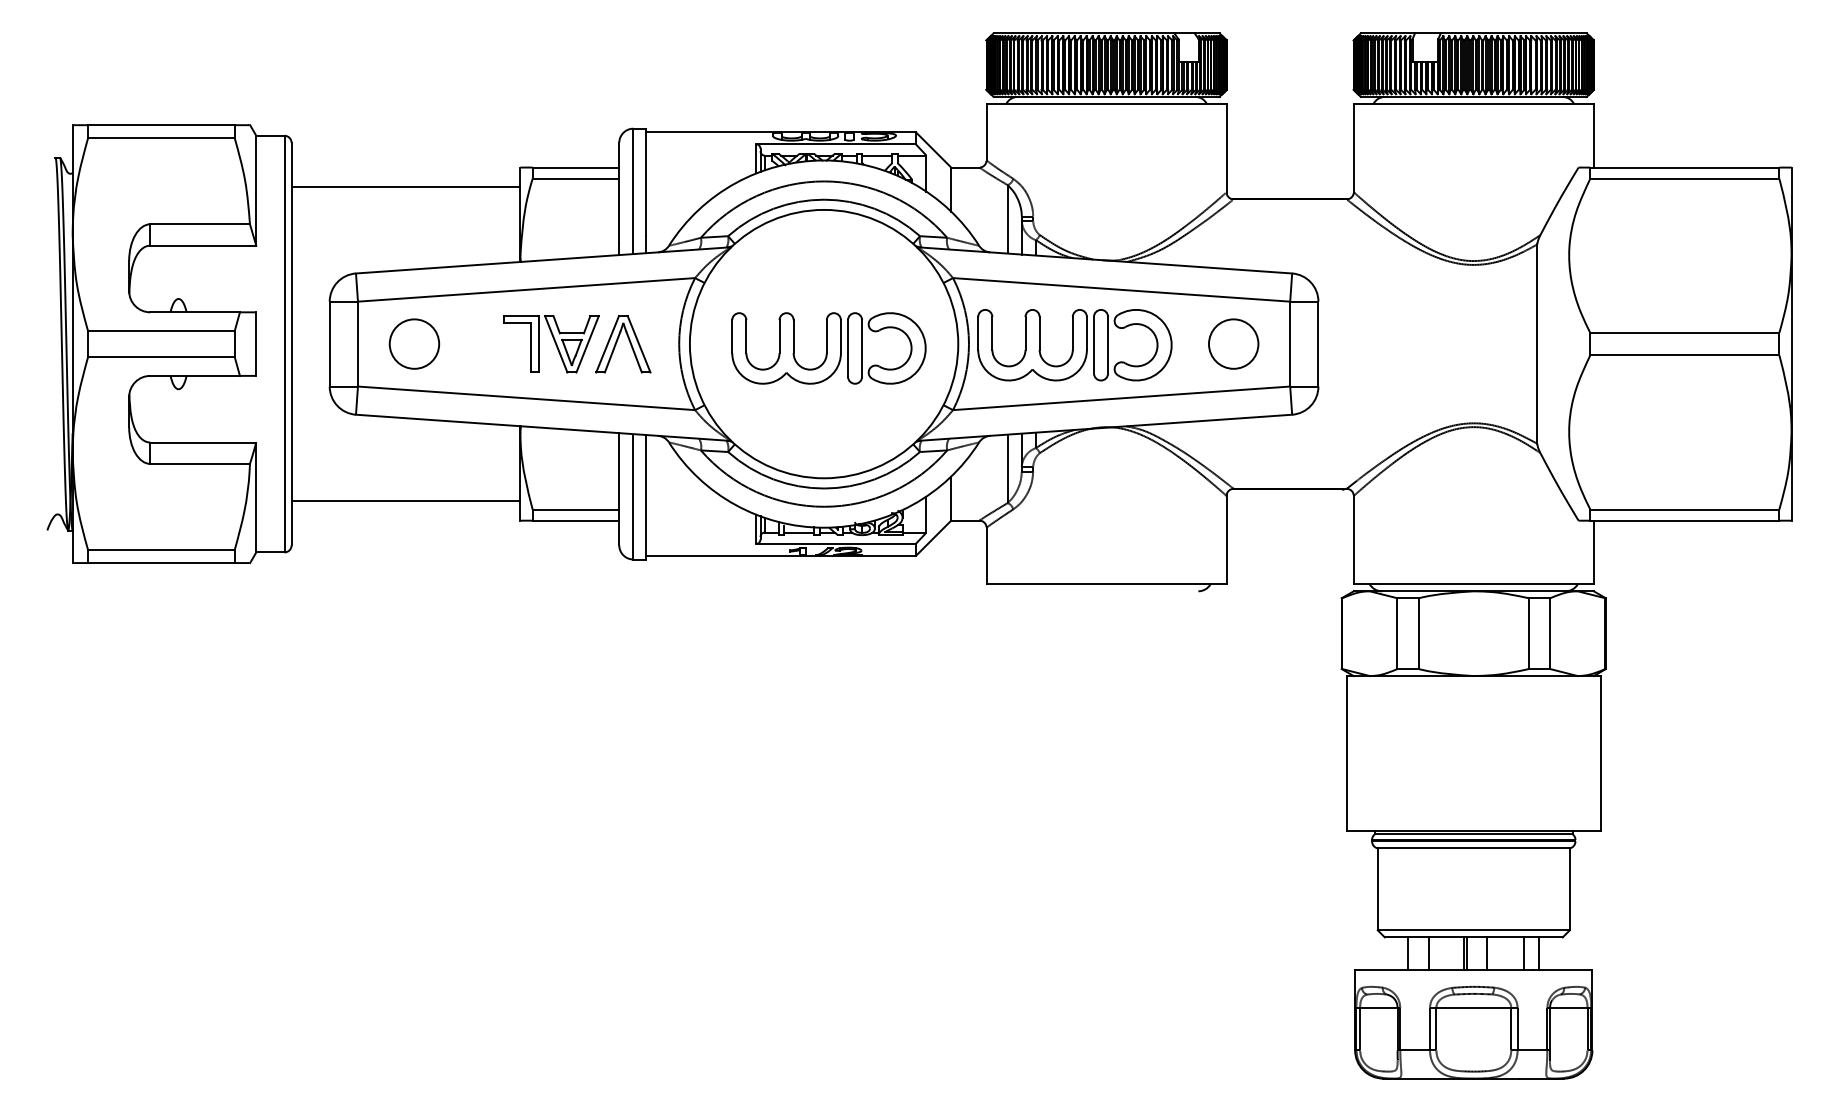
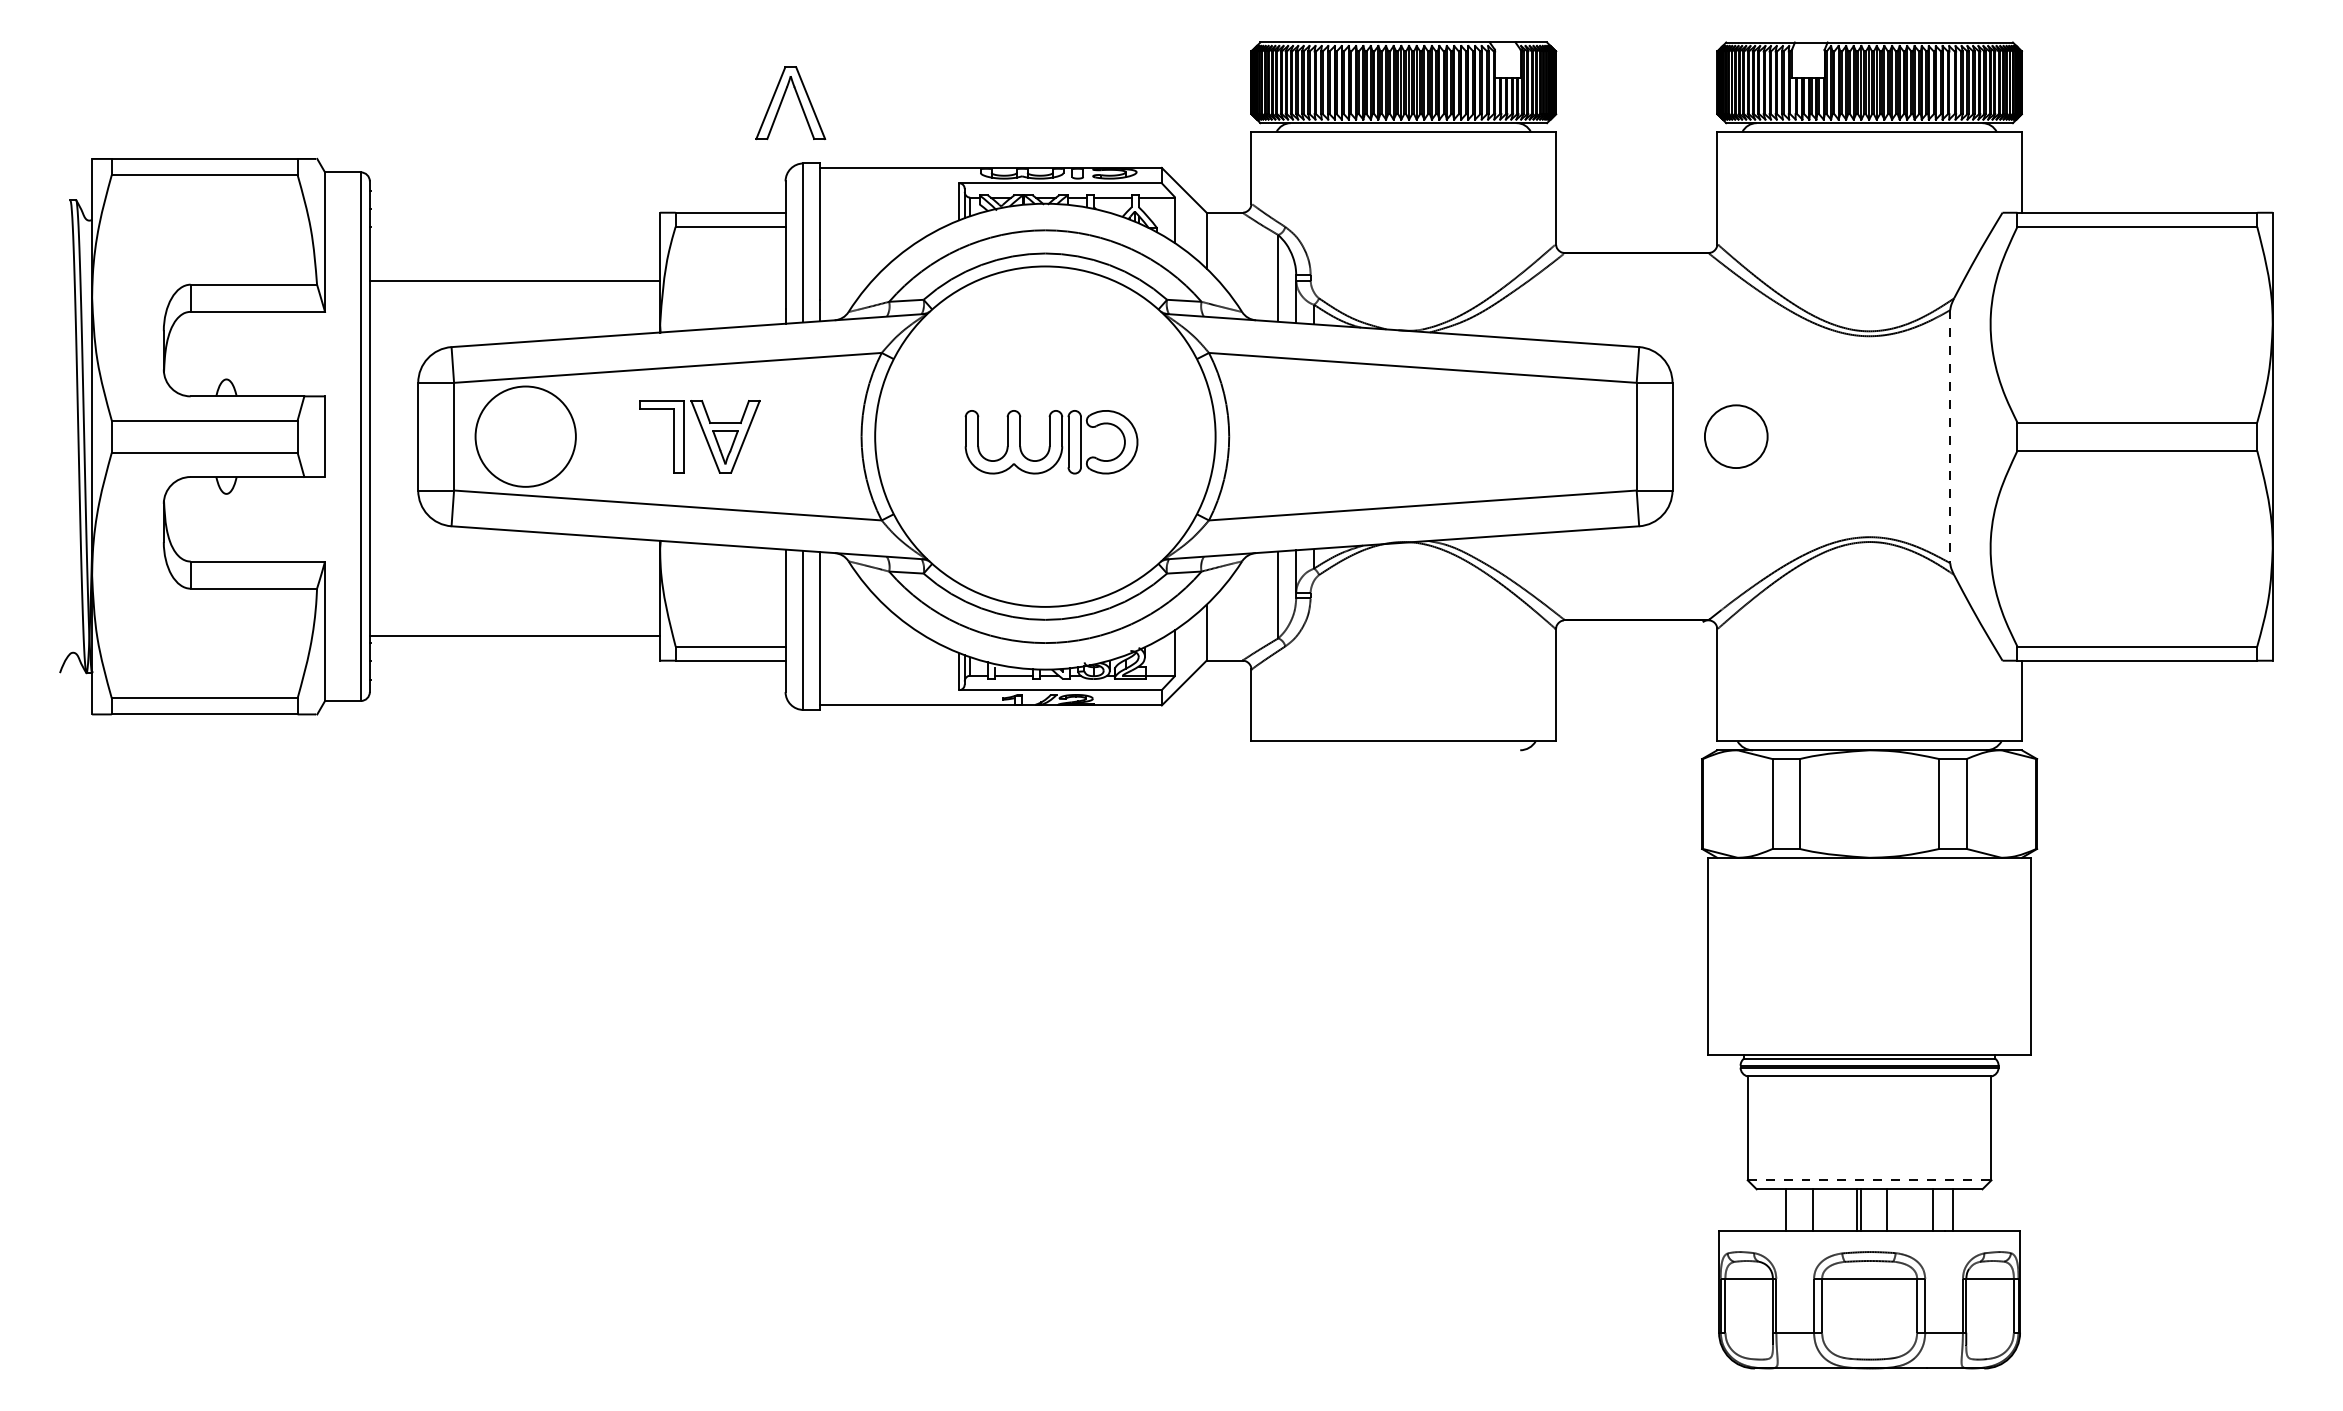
line: (405, 187) -> (514, 281), moved
circle: (414, 343) -> (525, 435), size x1.6
part: (629, 343) -> (798, 102), moved
circle: (1233, 343) -> (1736, 435), moved
line: (1537, 344) -> (1950, 437), solid -> dashed
part: (1074, 345) -> (1363, 438), removed
part: (828, 348) -> (1050, 442), size x0.7
line: (1474, 930) -> (1870, 1180), solid -> dashed

